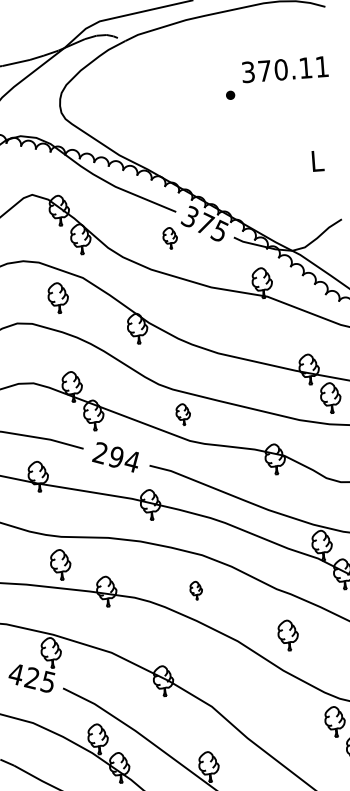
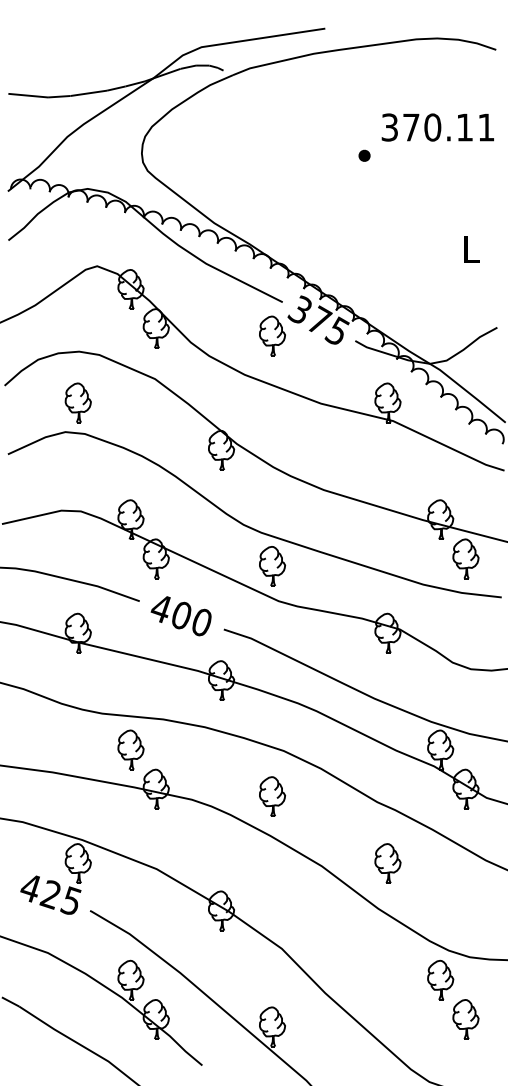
part: (170, 237) -> (272, 335), size x1.43
part: (57, 297) -> (77, 402), moved
part: (183, 414) -> (272, 566), size x1.43
text: (115, 457) -> (180, 615), 294 -> 400
part: (60, 564) -> (130, 749), moved
part: (196, 590) -> (272, 796), size x1.67

